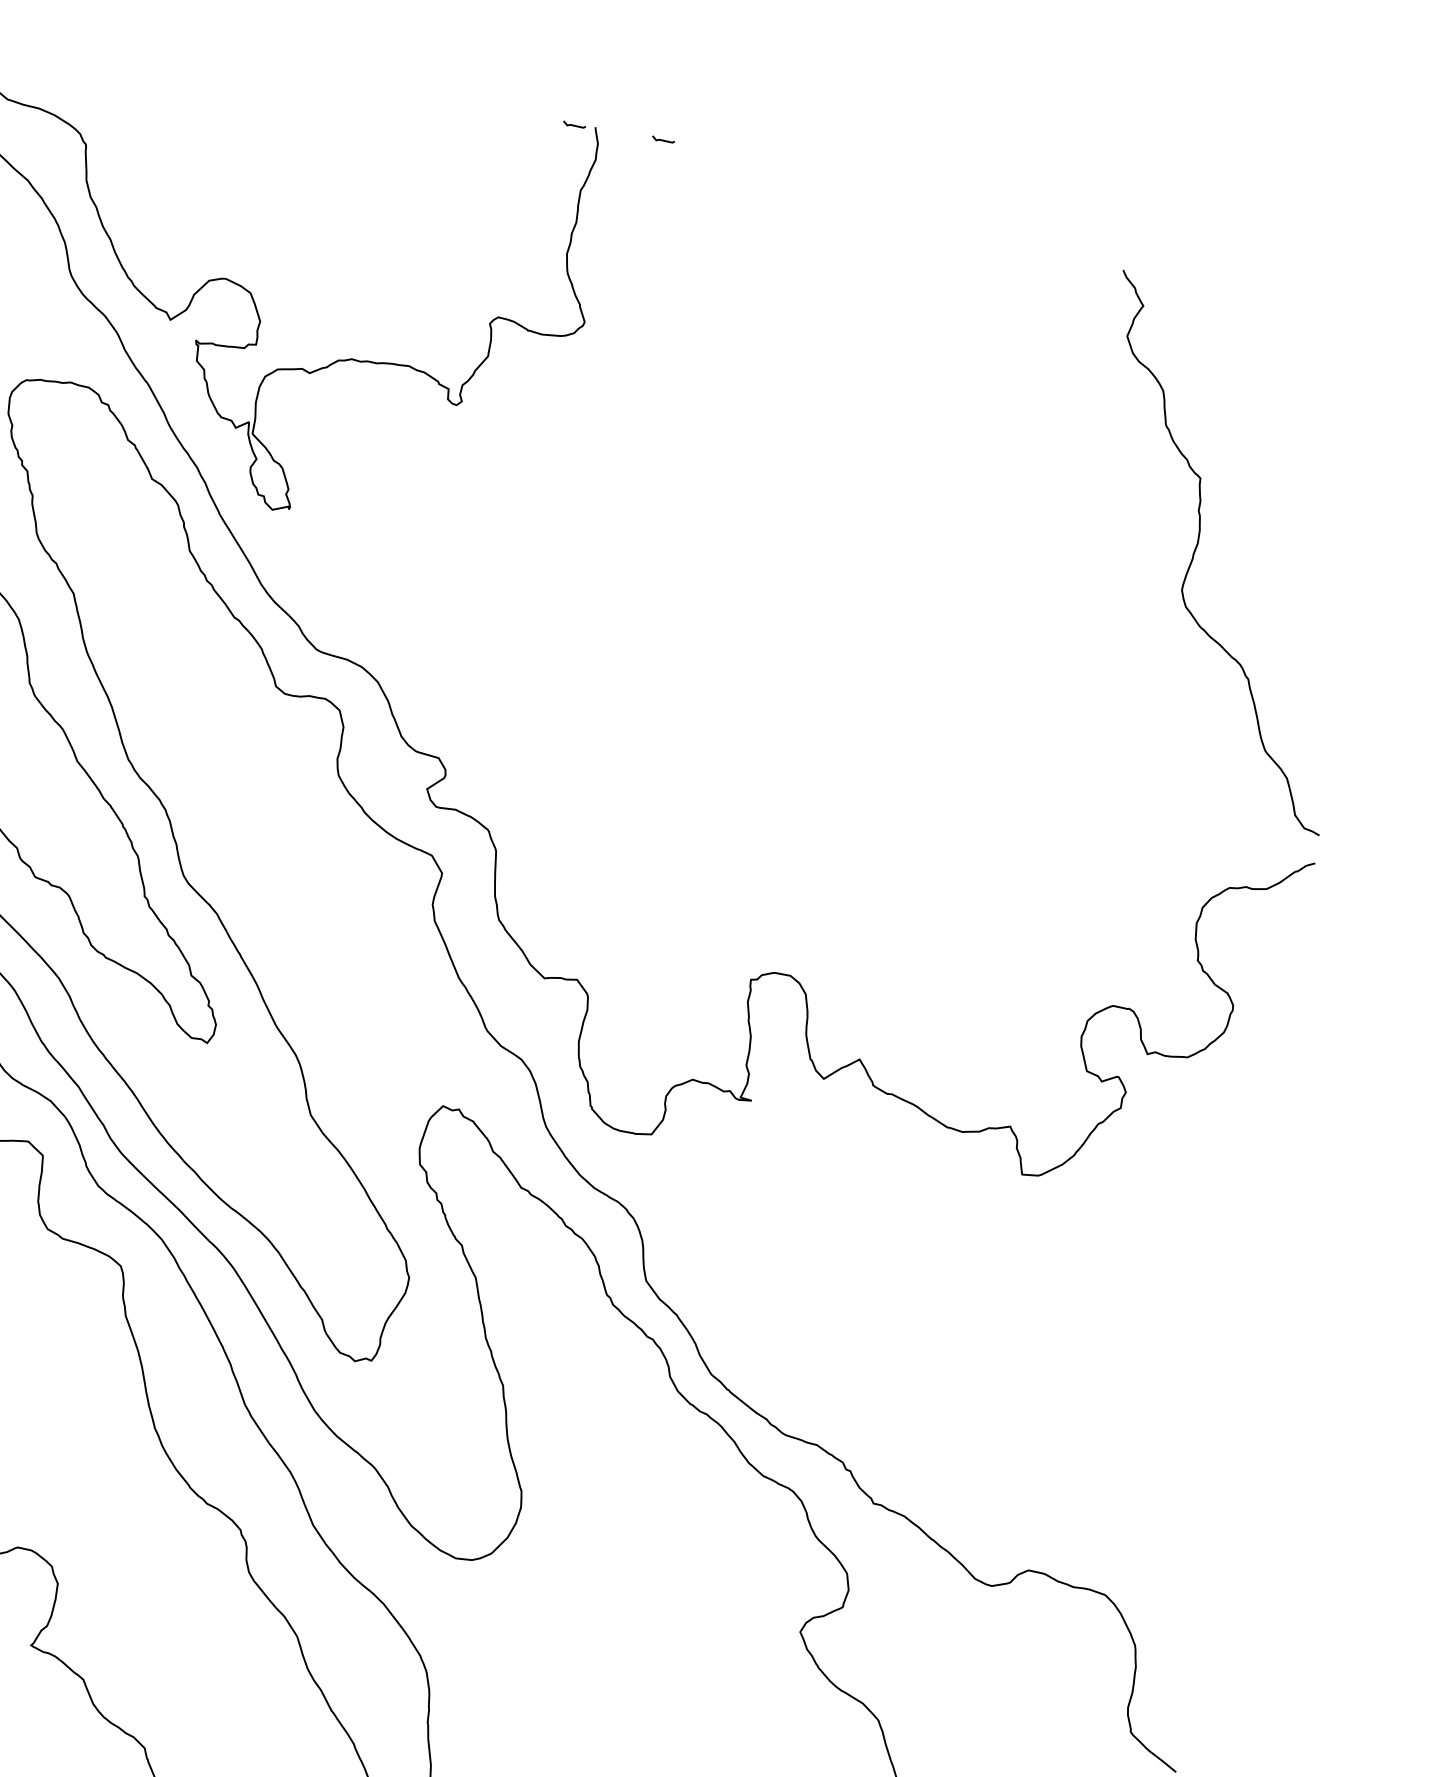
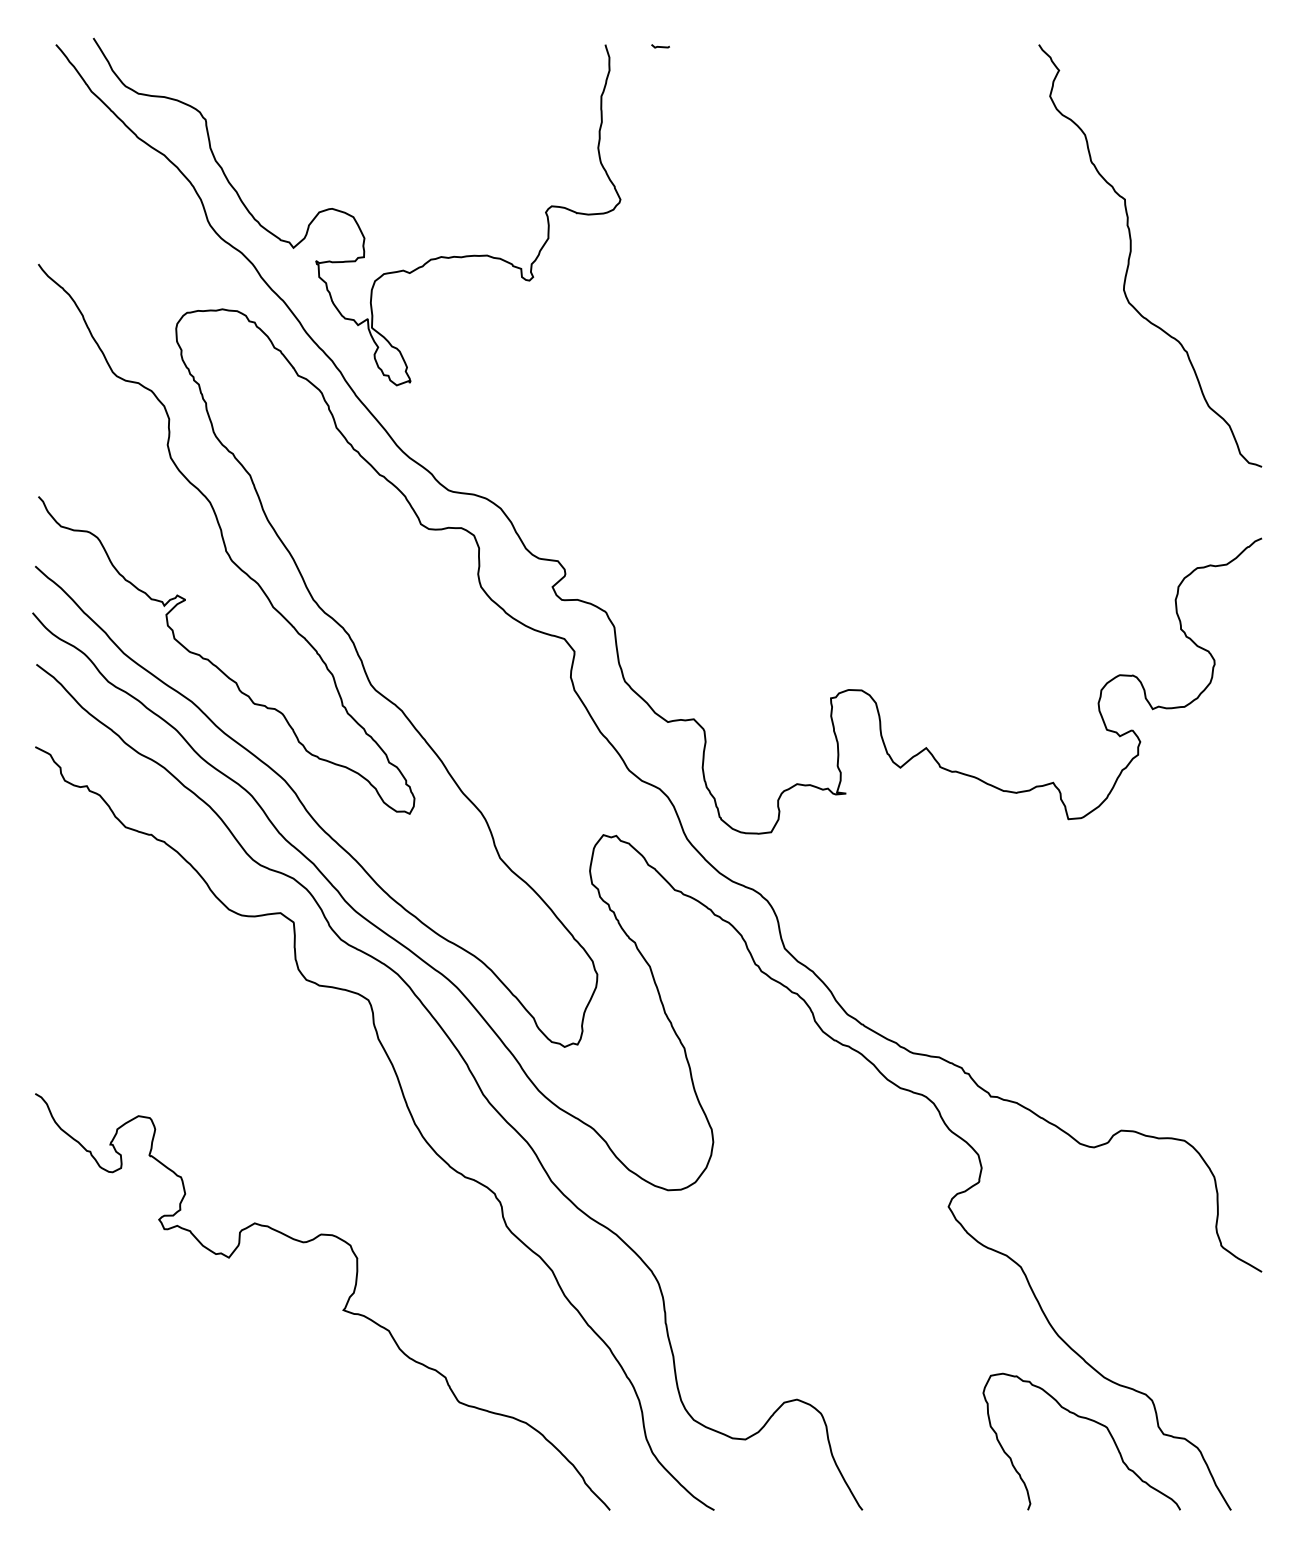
line: (574, 125) -> (588, 45), removed
curve: (1198, 546) -> (1131, 253), moved

